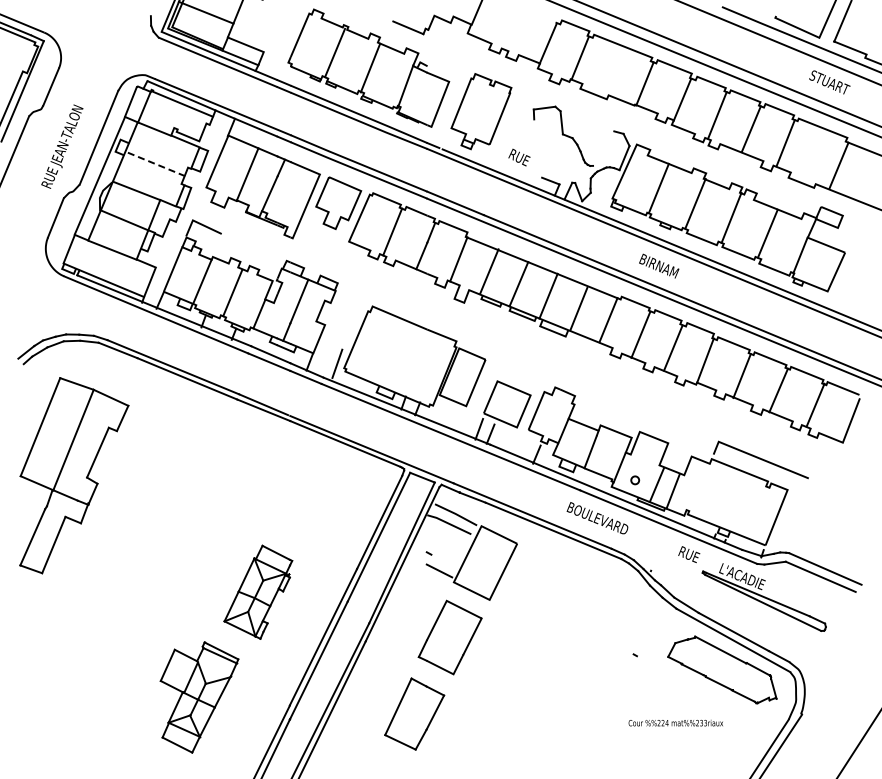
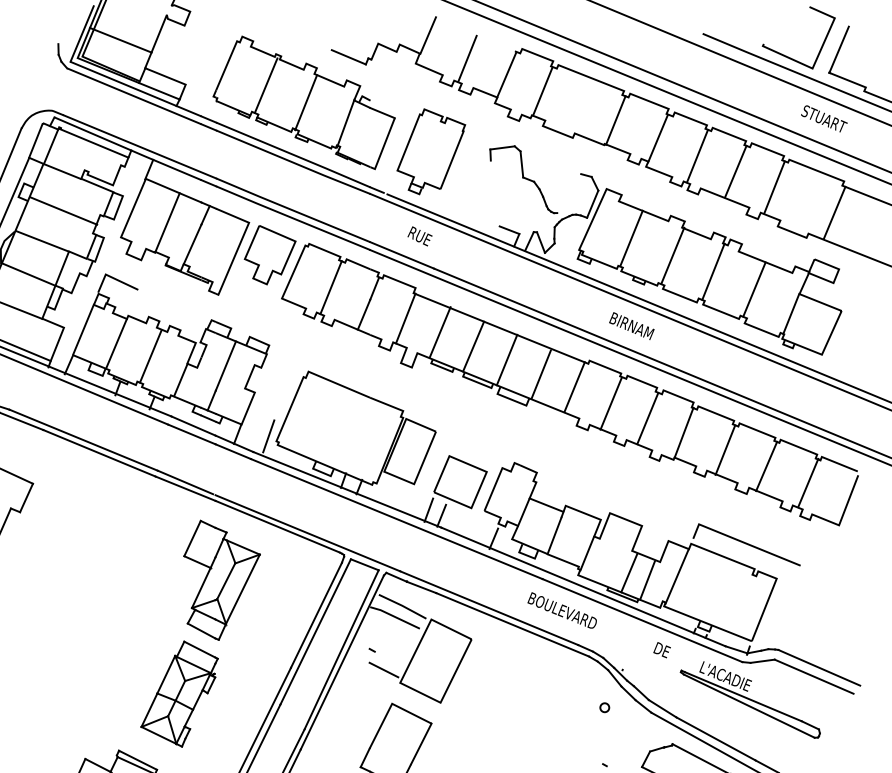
line: (513, 28) -> (467, 58), added
text: (519, 157) -> (420, 236), moved
line: (155, 163) -> (63, 210), dashed -> solid
part: (635, 480) -> (605, 707), moved
line: (699, 487) -> (677, 575), added
part: (295, 491) -> (221, 580), added
text: (689, 555) -> (666, 652), RUE -> DE

